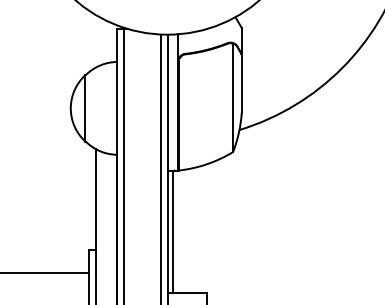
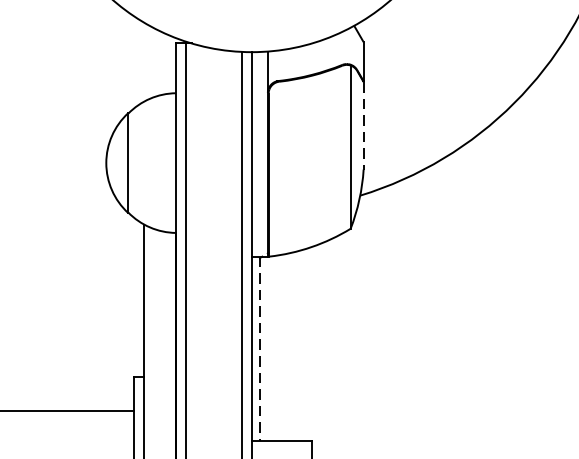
line: (241, 84) -> (363, 127), solid -> dashed
line: (172, 232) -> (259, 349), solid -> dashed

